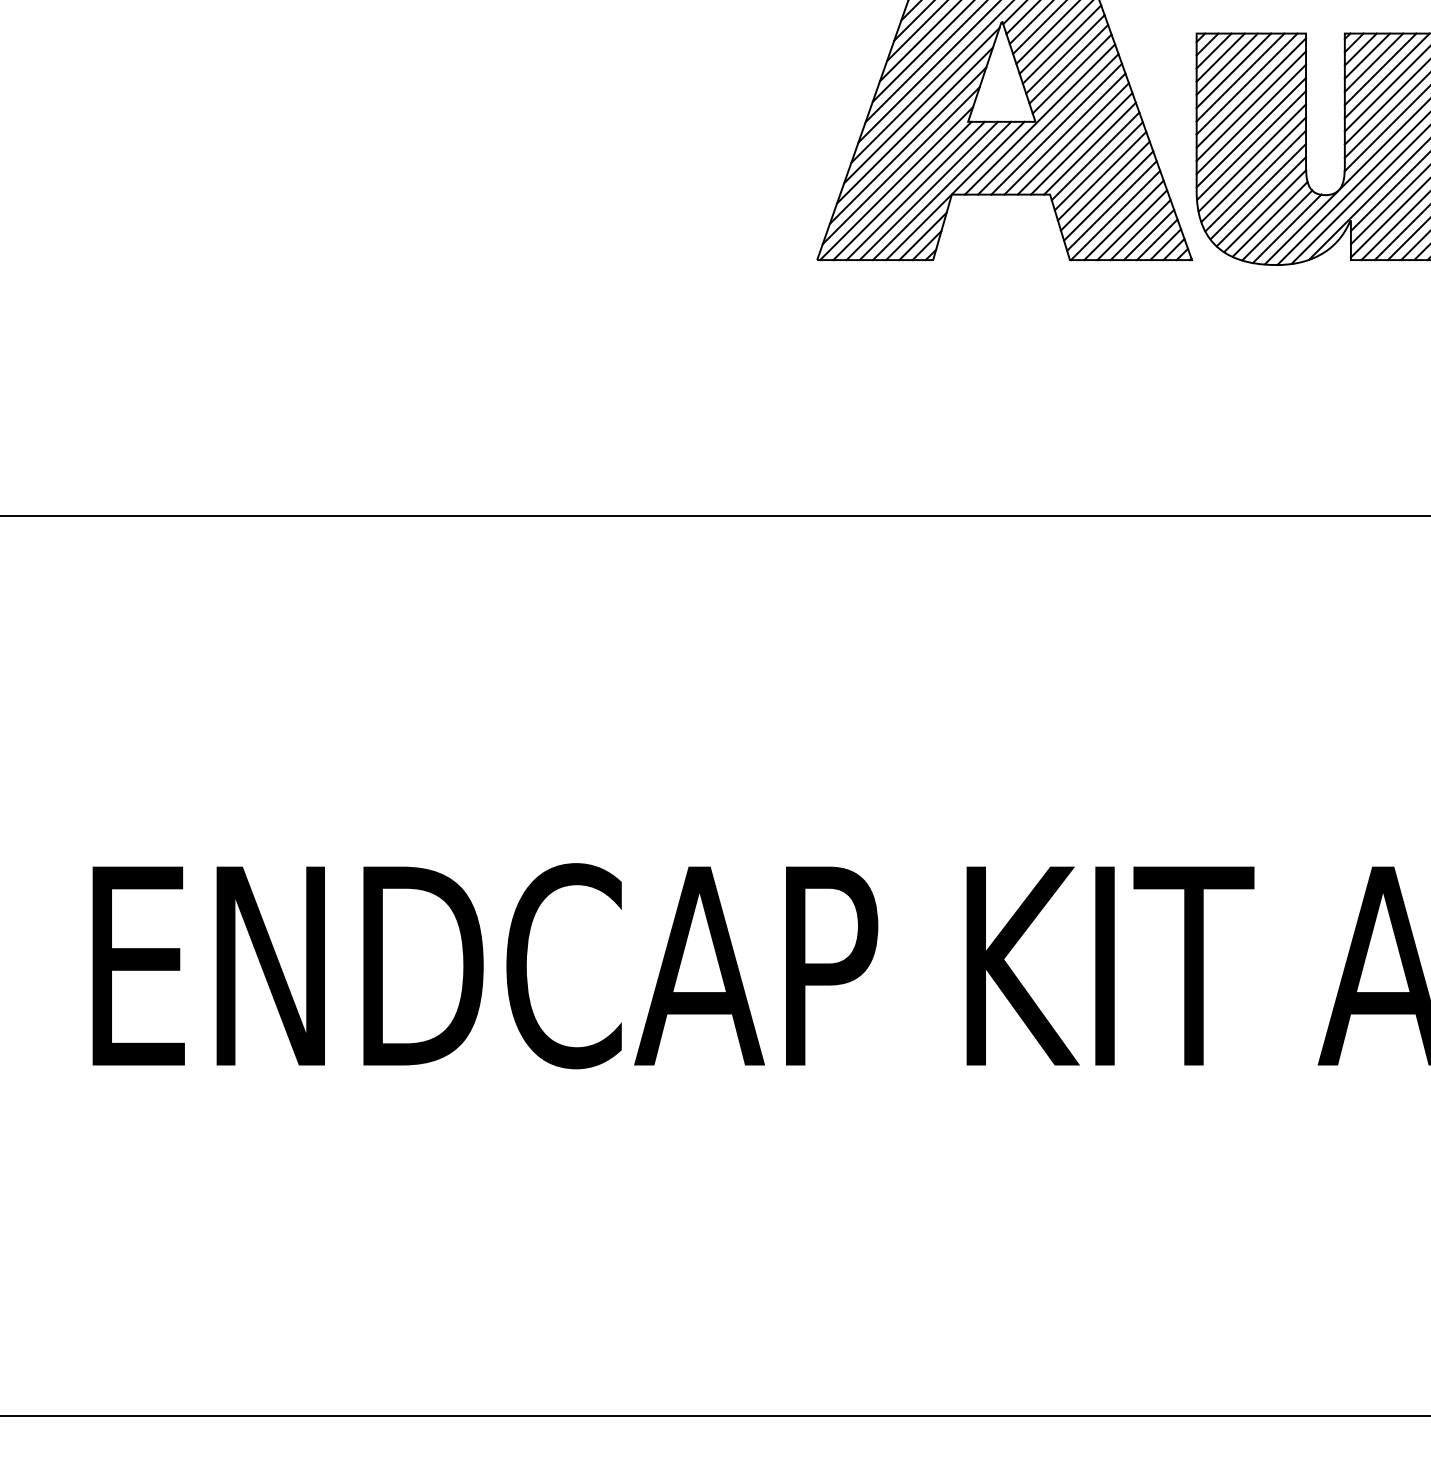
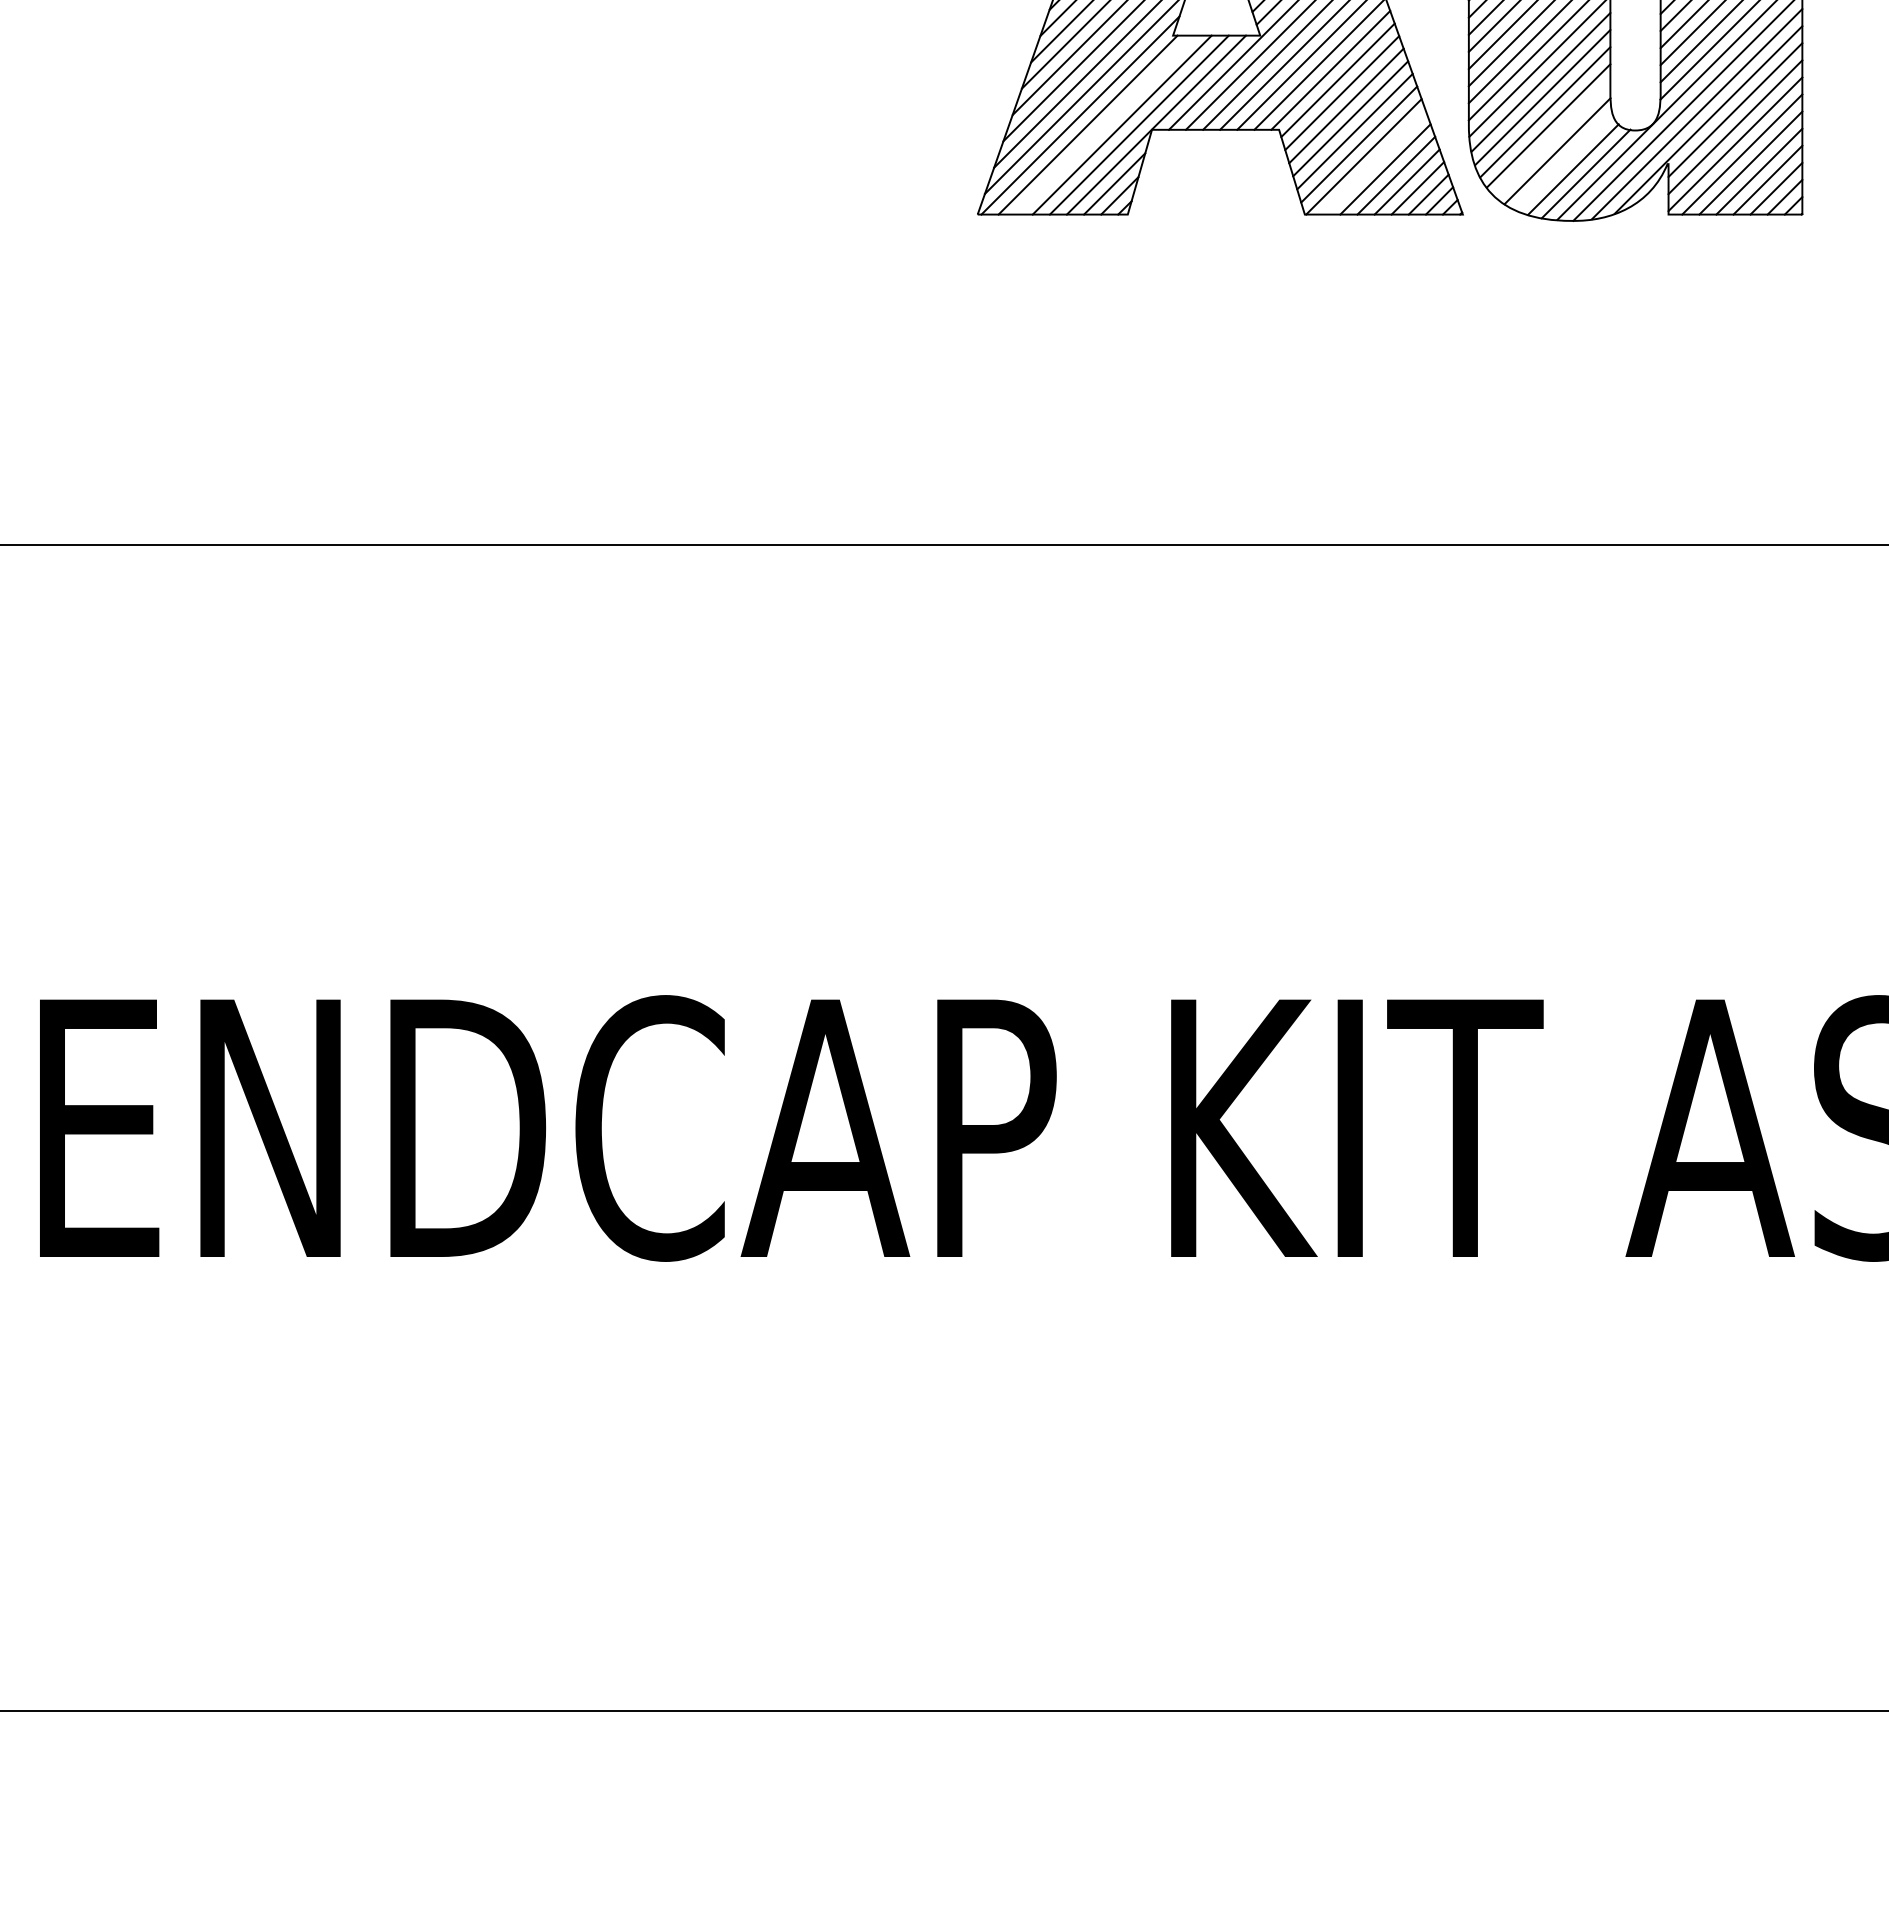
line: (915, 190) -> (1104, 124), removed
line: (1261, 201) -> (1552, 138), removed
line: (1123, 219) -> (1374, 162), removed
line: (1269, 219) -> (1563, 161), removed

